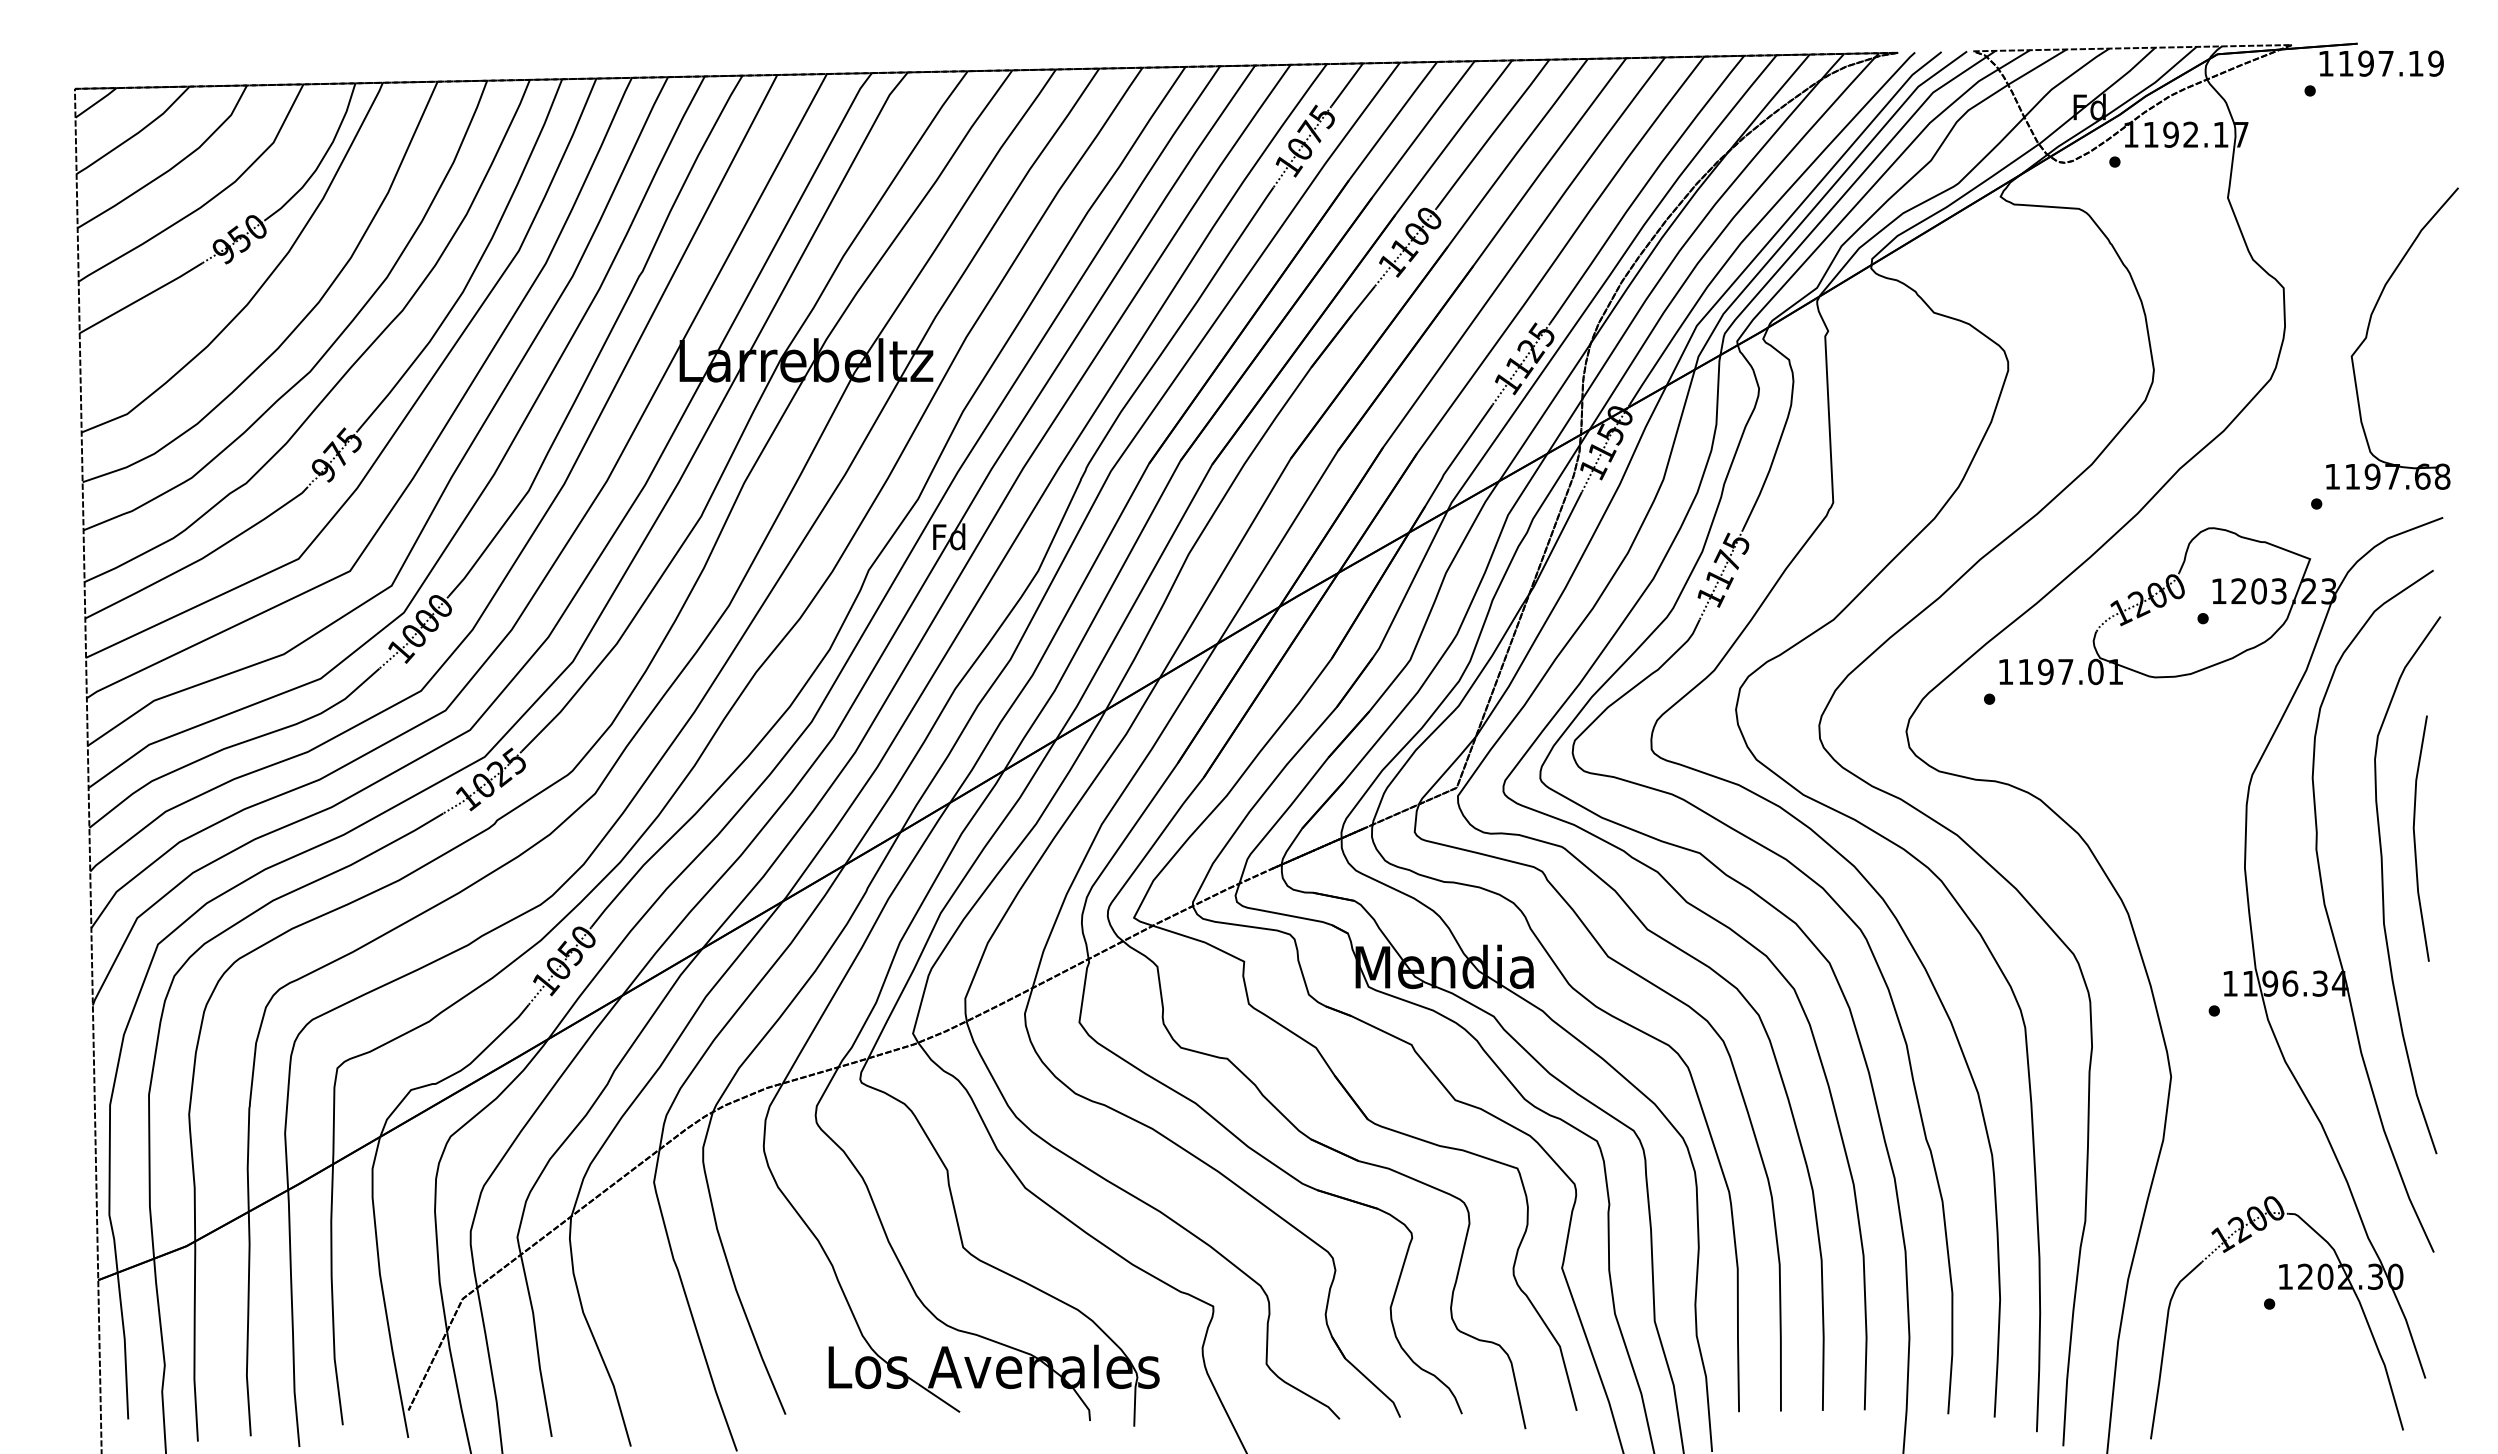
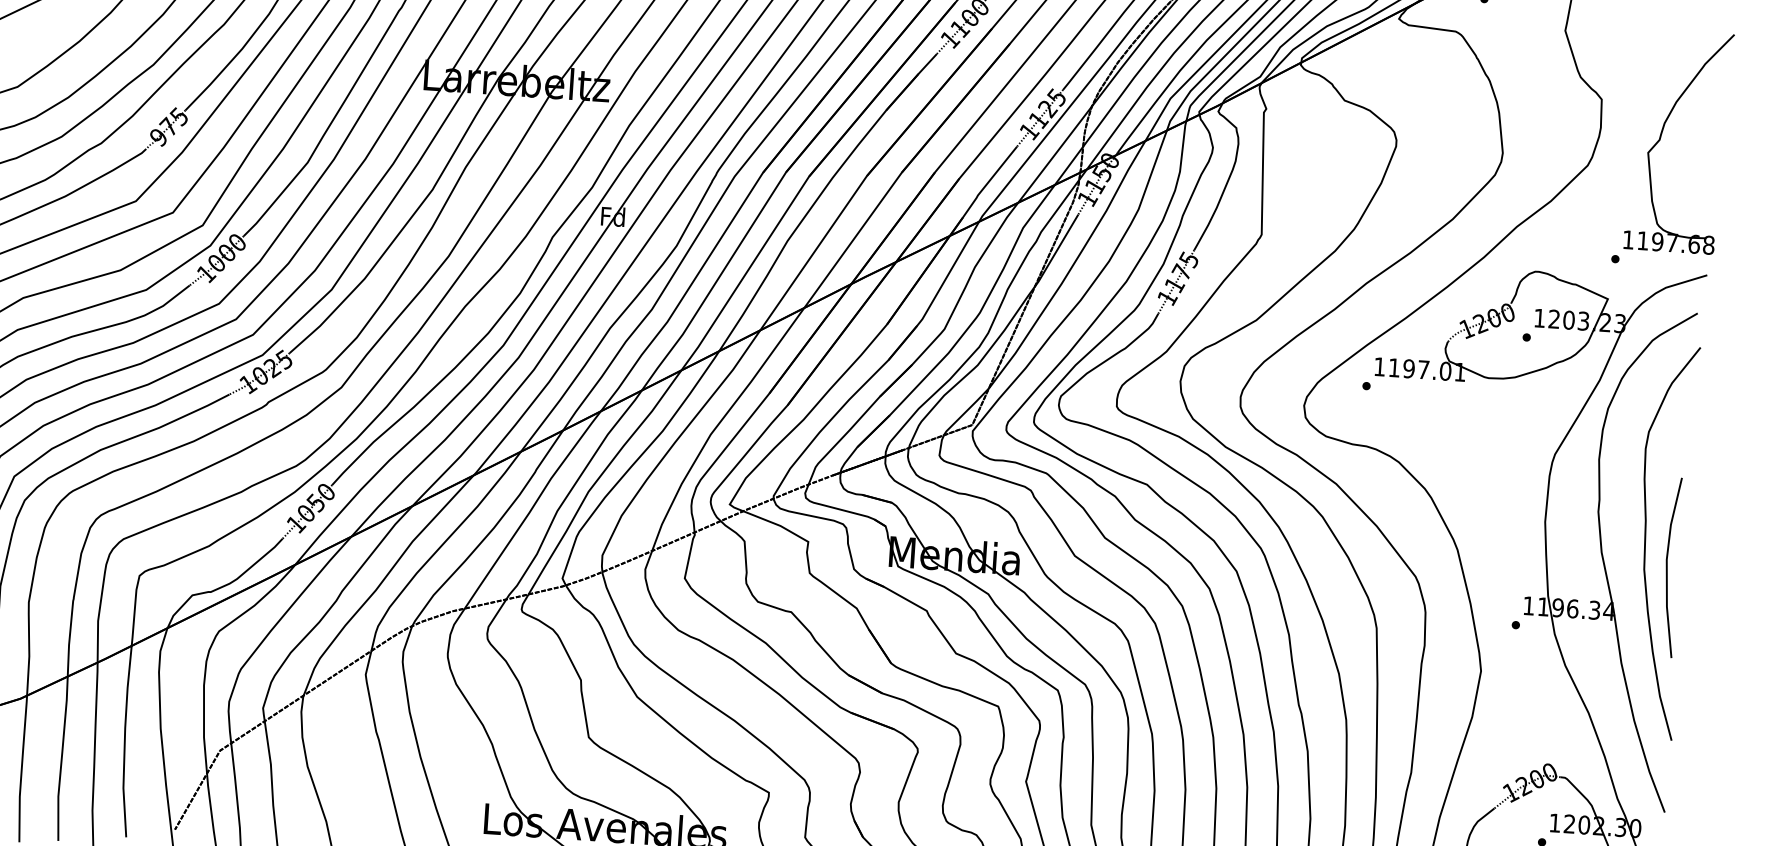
line: (2415, 838) -> (1667, 567), moved

